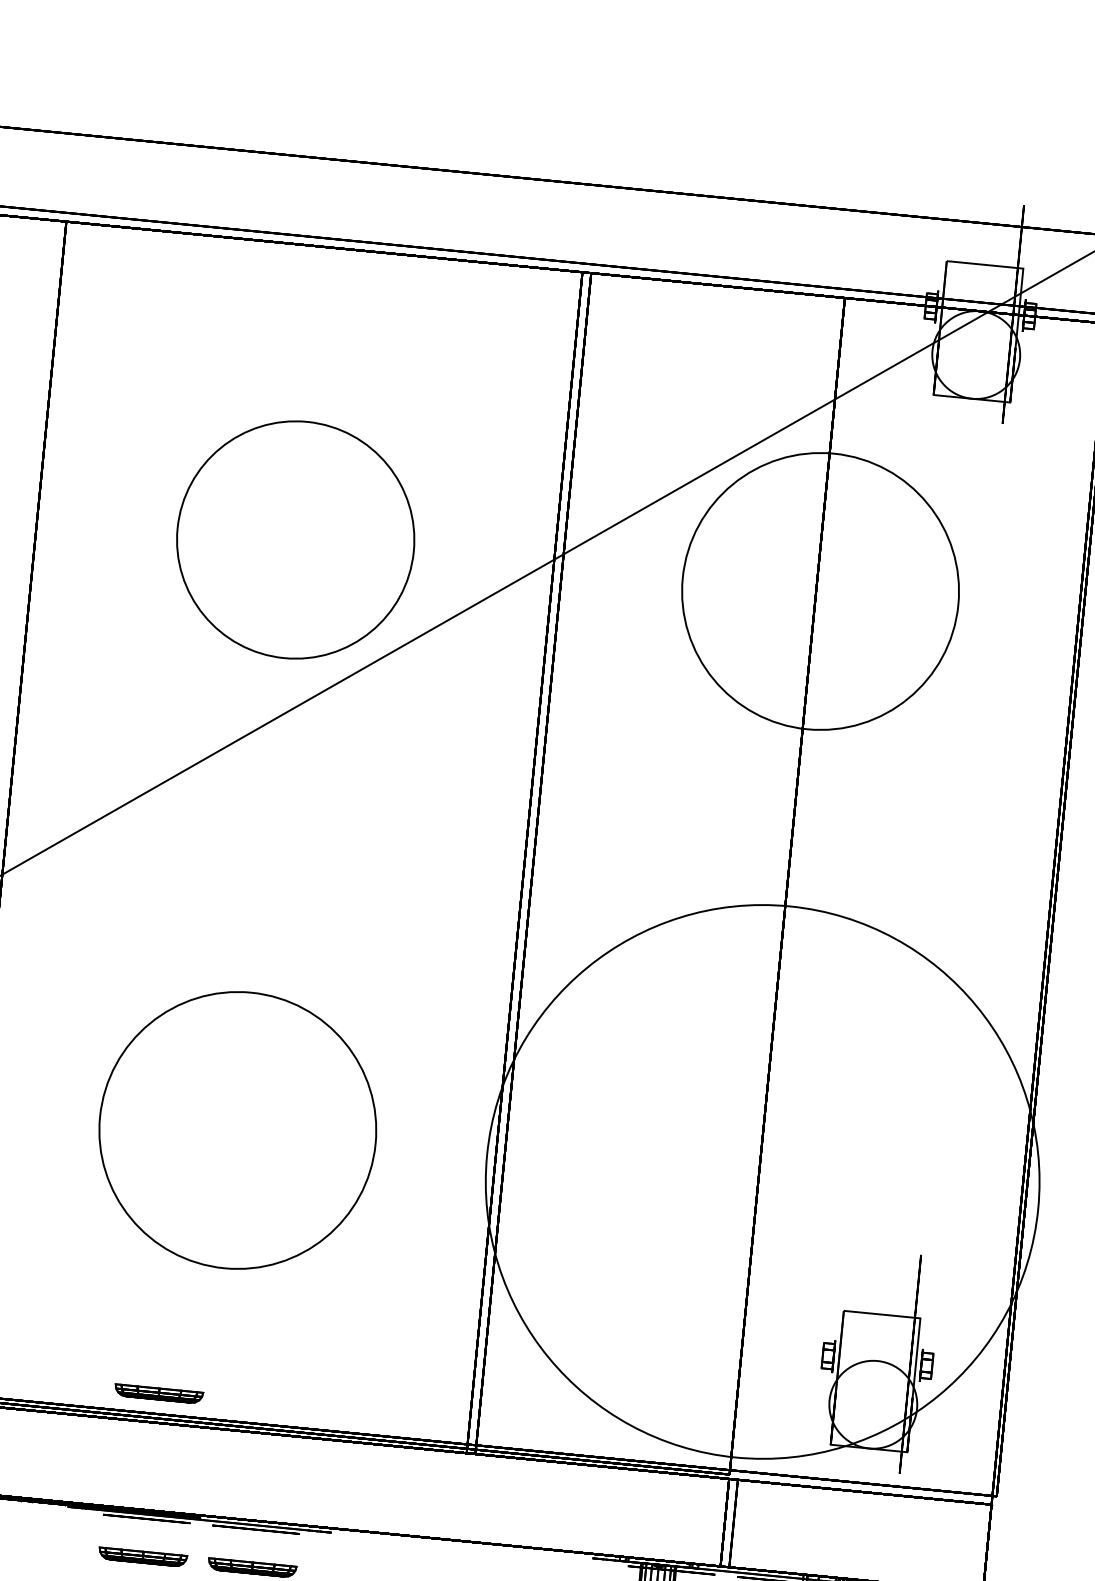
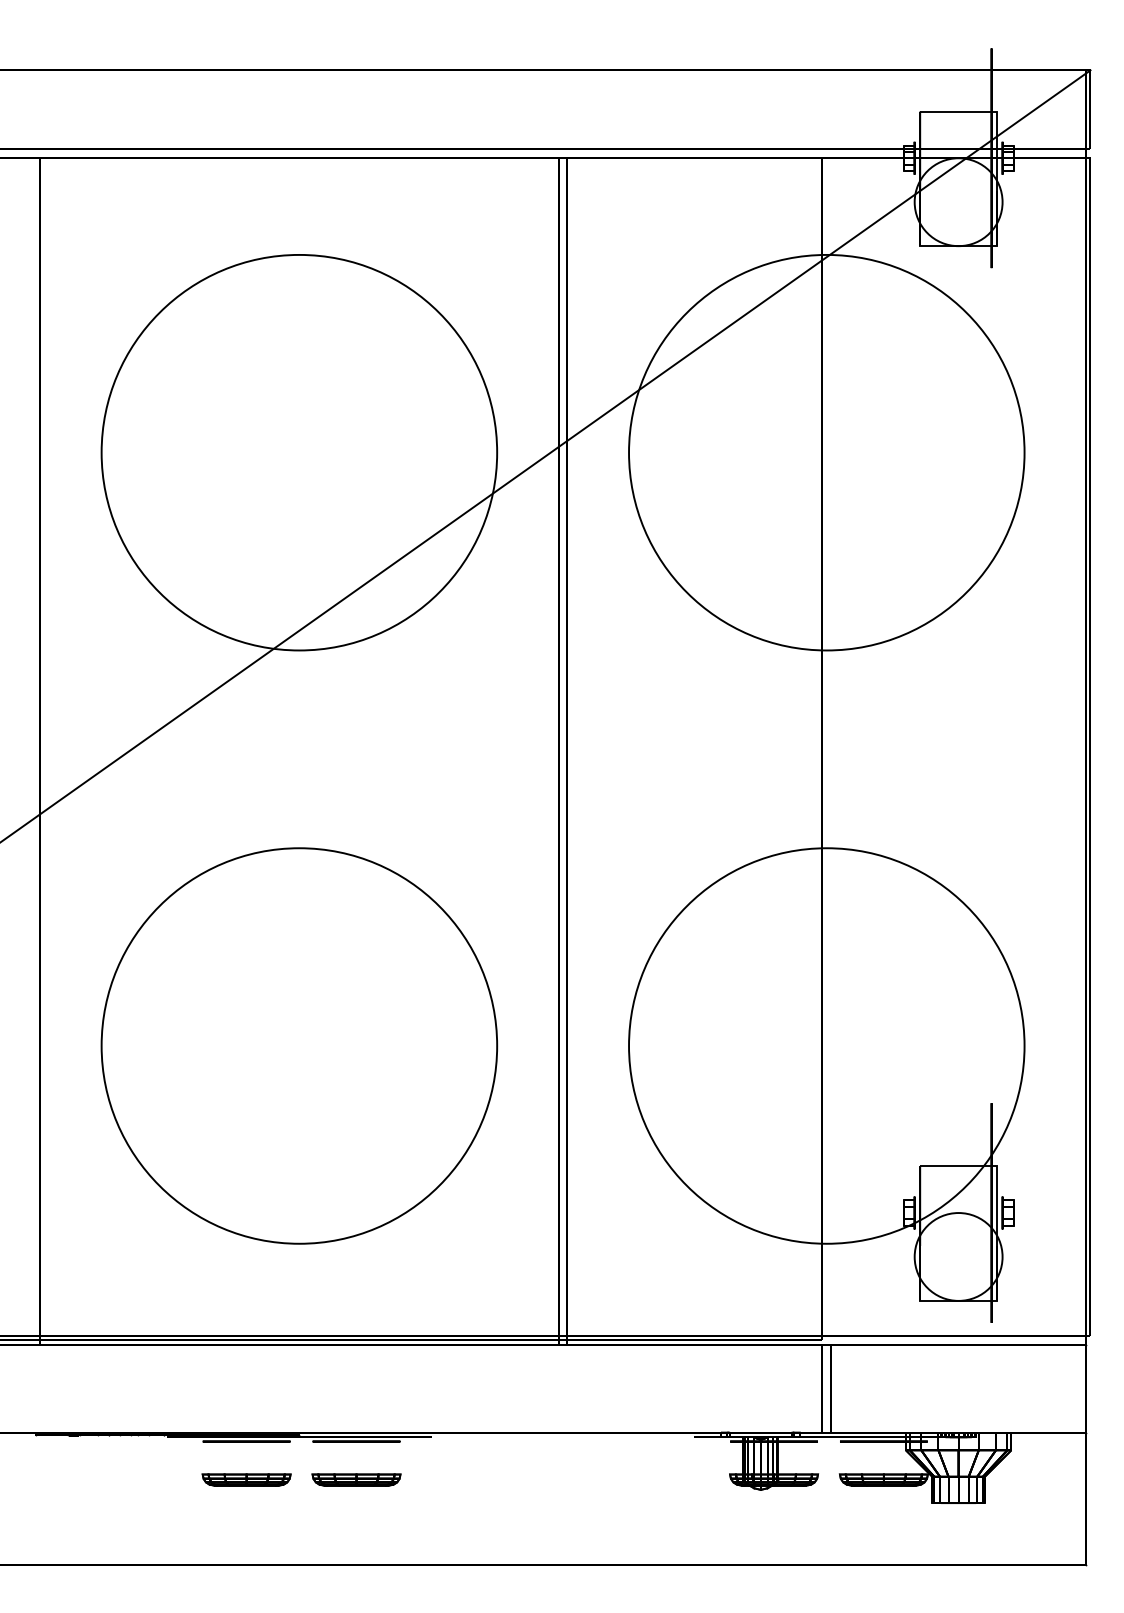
circle: (295, 539) -> (299, 452), size x1.67
circle: (820, 591) -> (826, 452), size x1.43
circle: (237, 1129) -> (299, 1045), size x1.43
circle: (762, 1181) -> (826, 1045), size x0.71
part: (158, 1393) -> (246, 1315), removed

